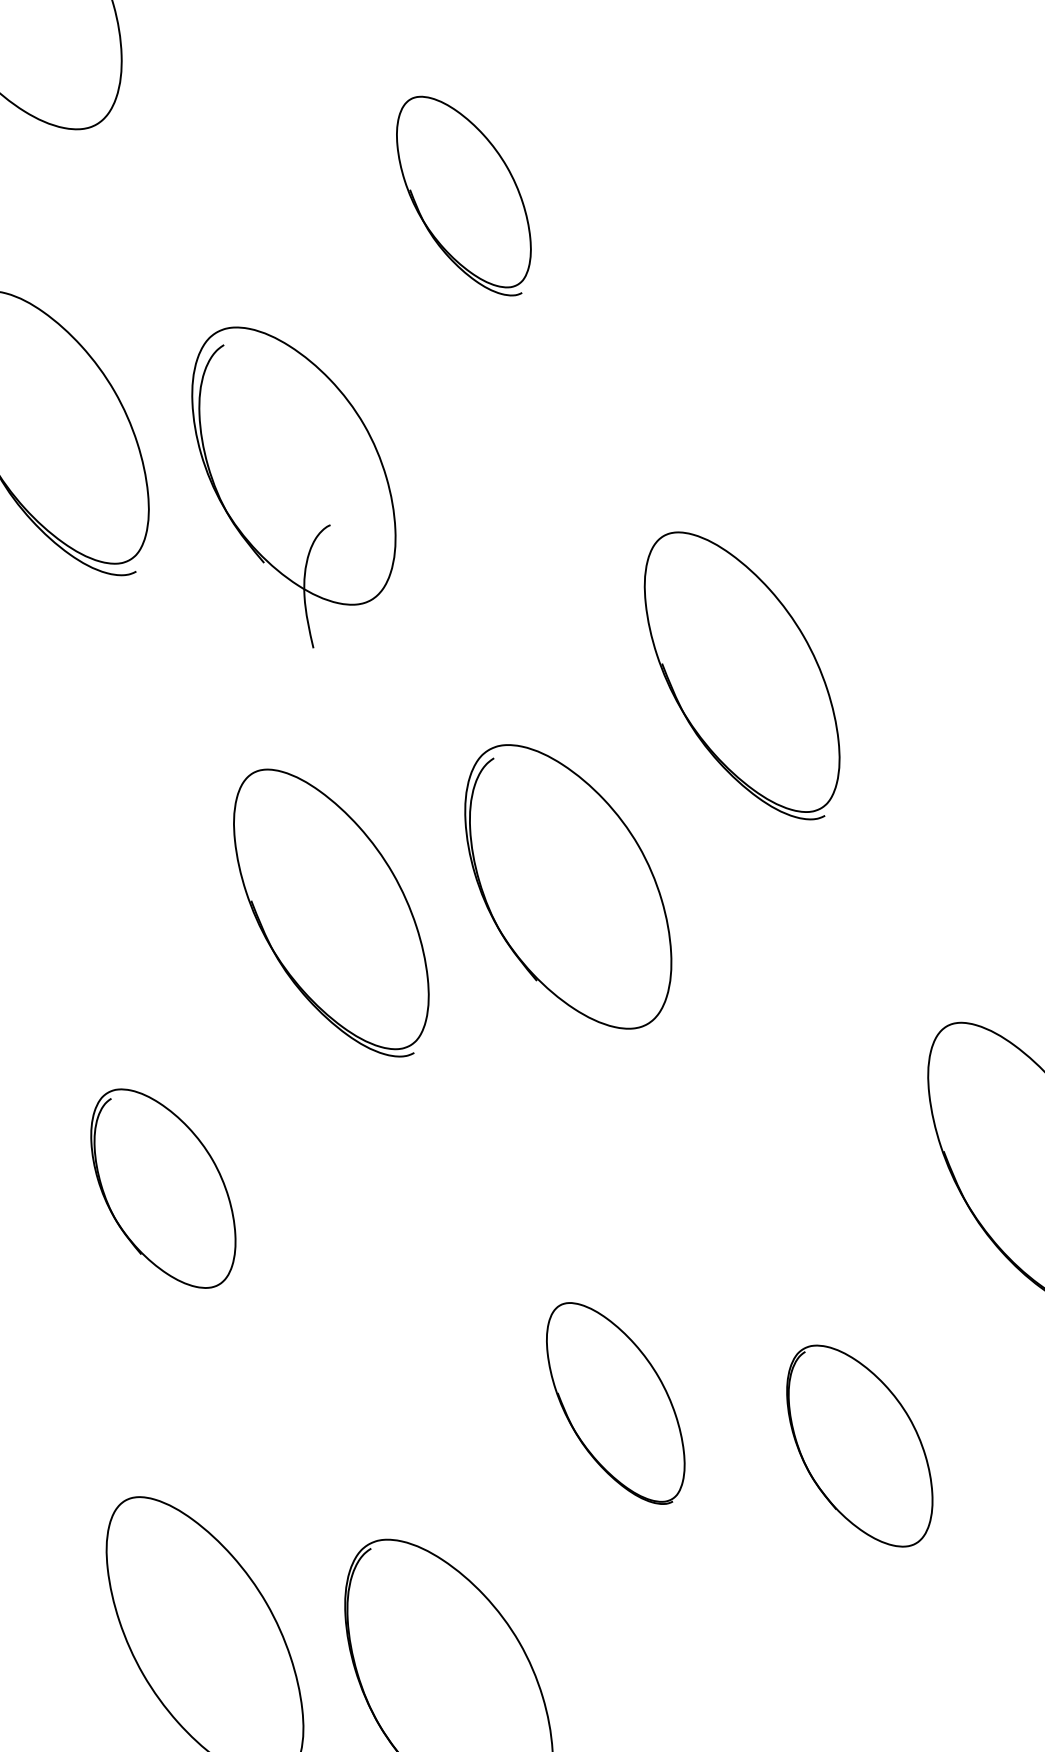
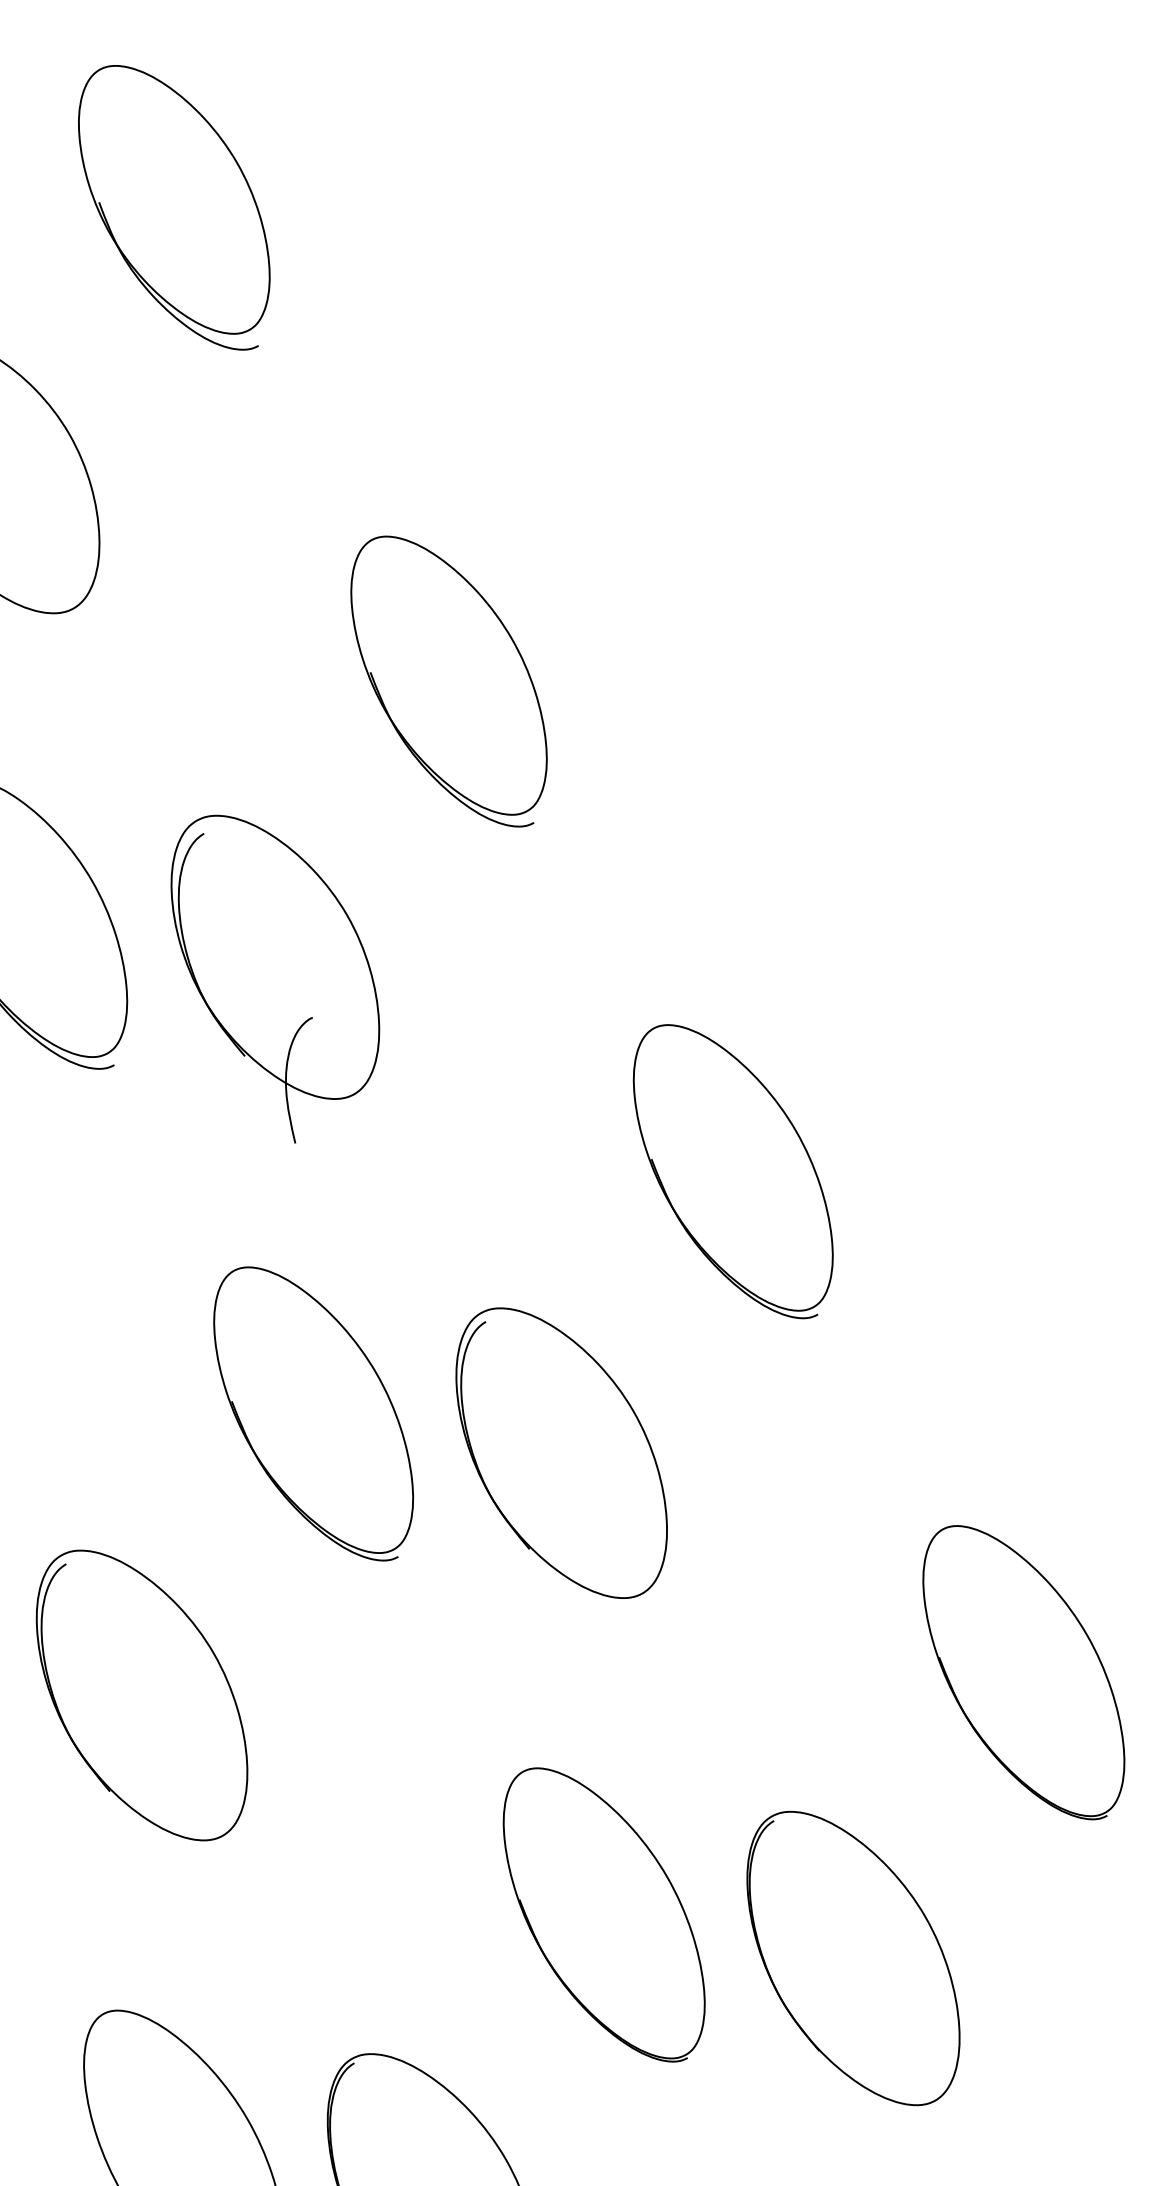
part: (463, 196) -> (448, 681), size x1.43
part: (568, 886) -> (561, 1452), moved
part: (162, 1188) -> (141, 1695), size x1.43
part: (615, 1403) -> (603, 1914), size x1.43
part: (859, 1446) -> (853, 1958), size x1.43

